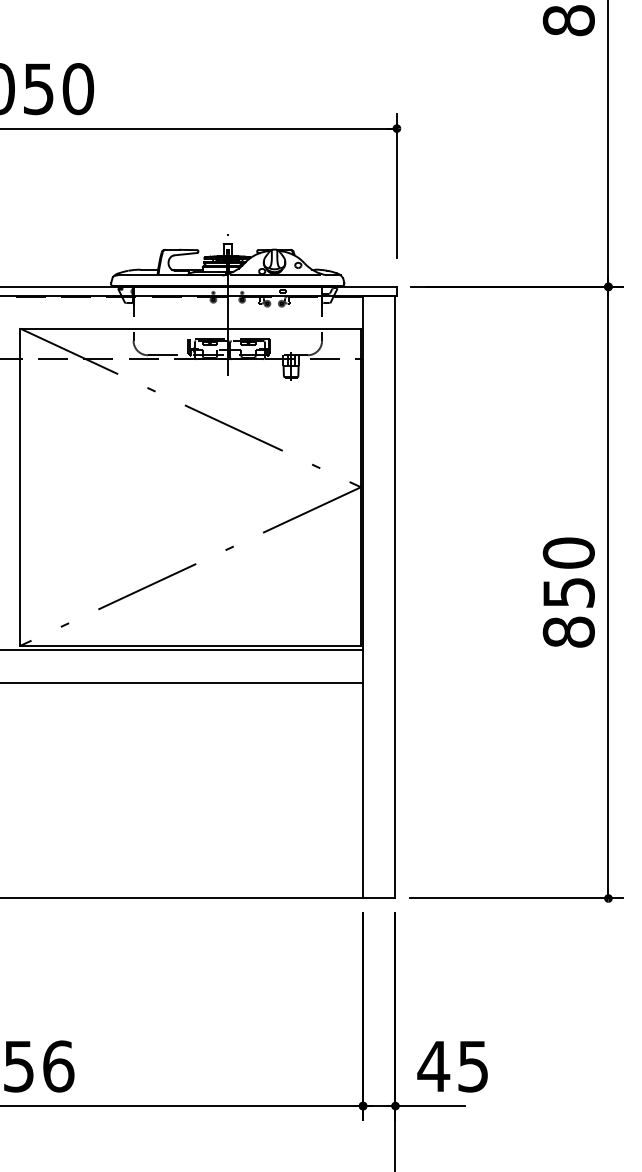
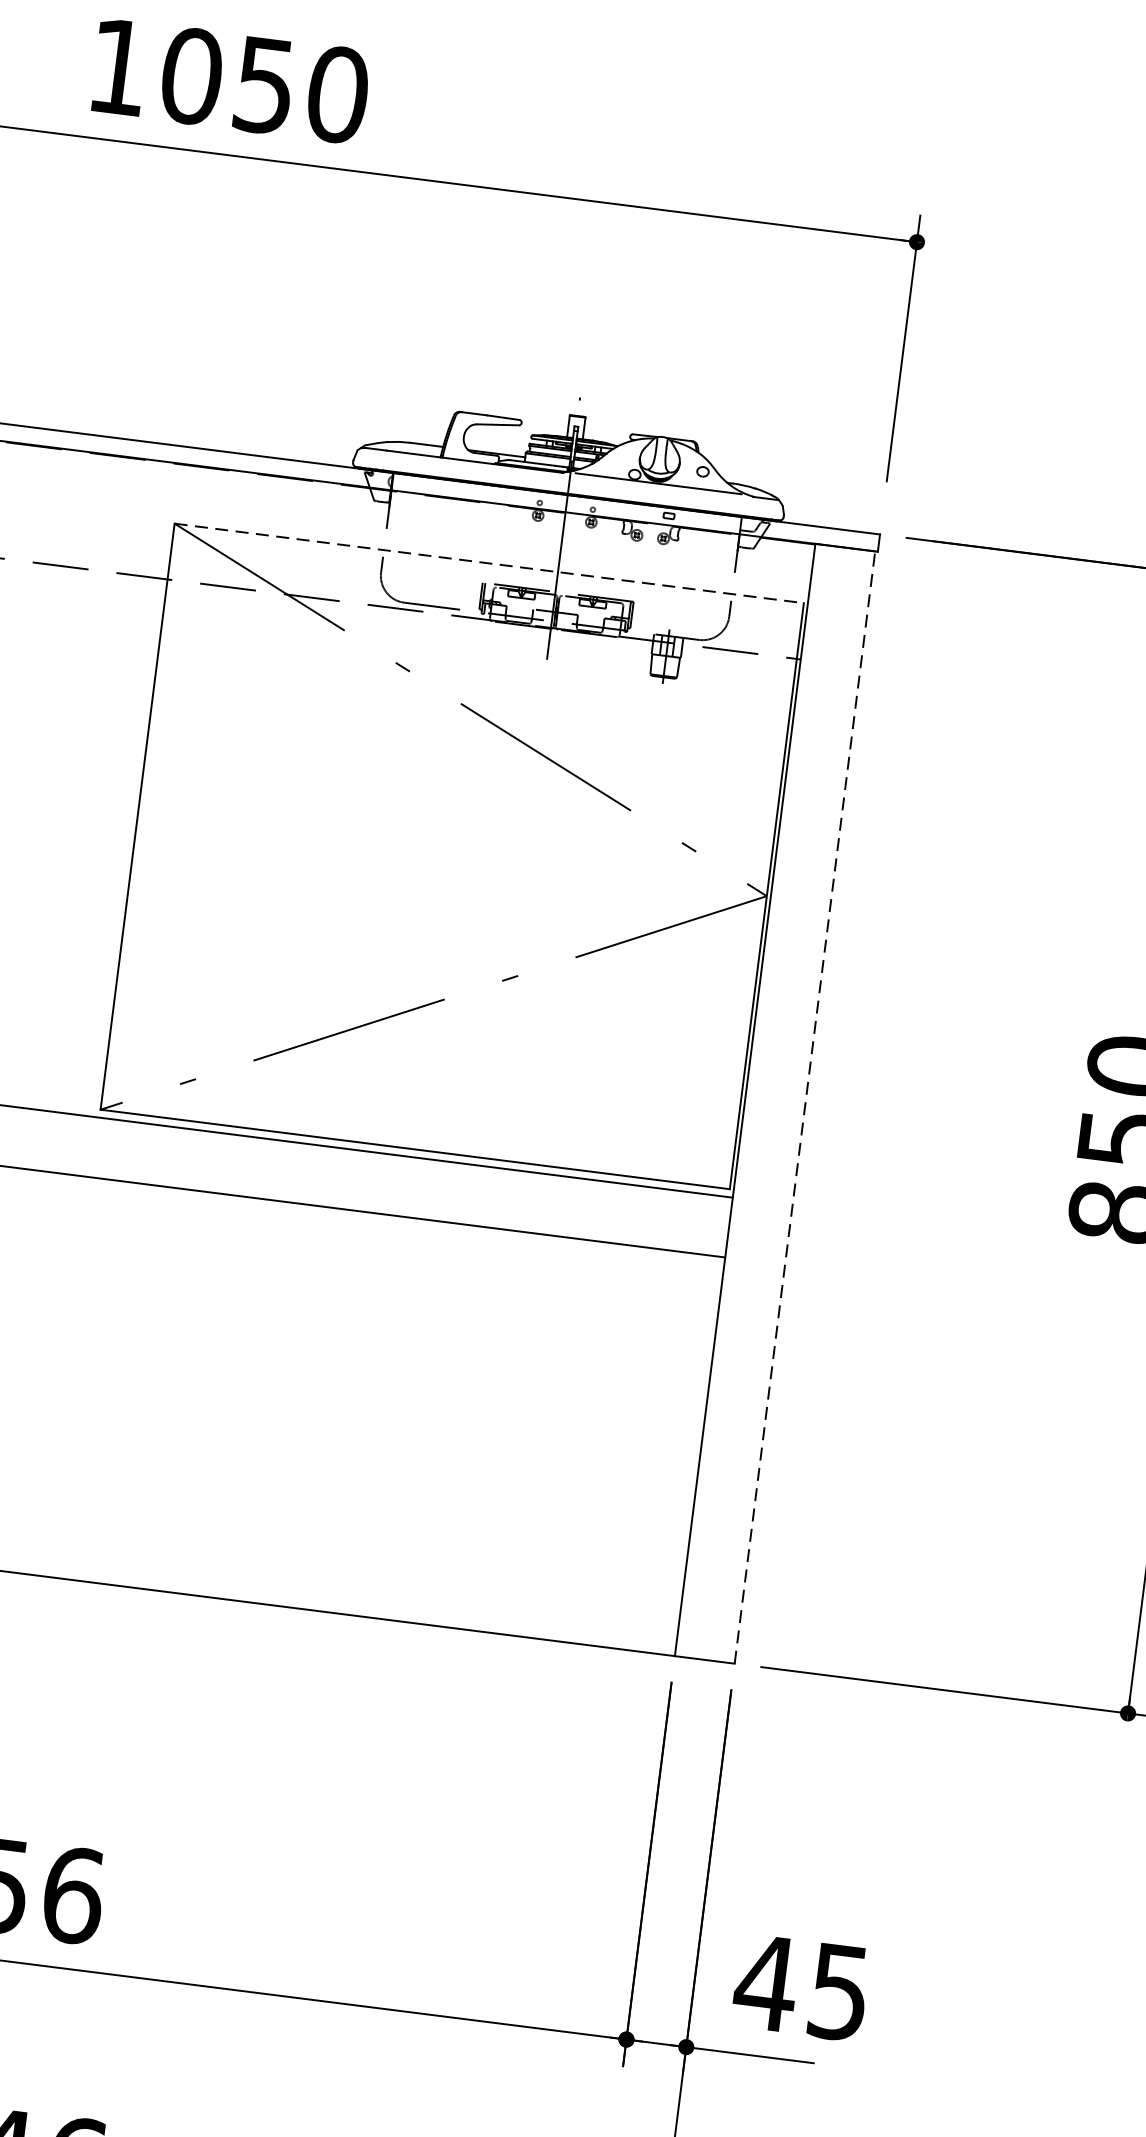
line: (191, 328) -> (490, 563), solid -> dashed
line: (395, 596) -> (805, 1105), solid -> dashed

